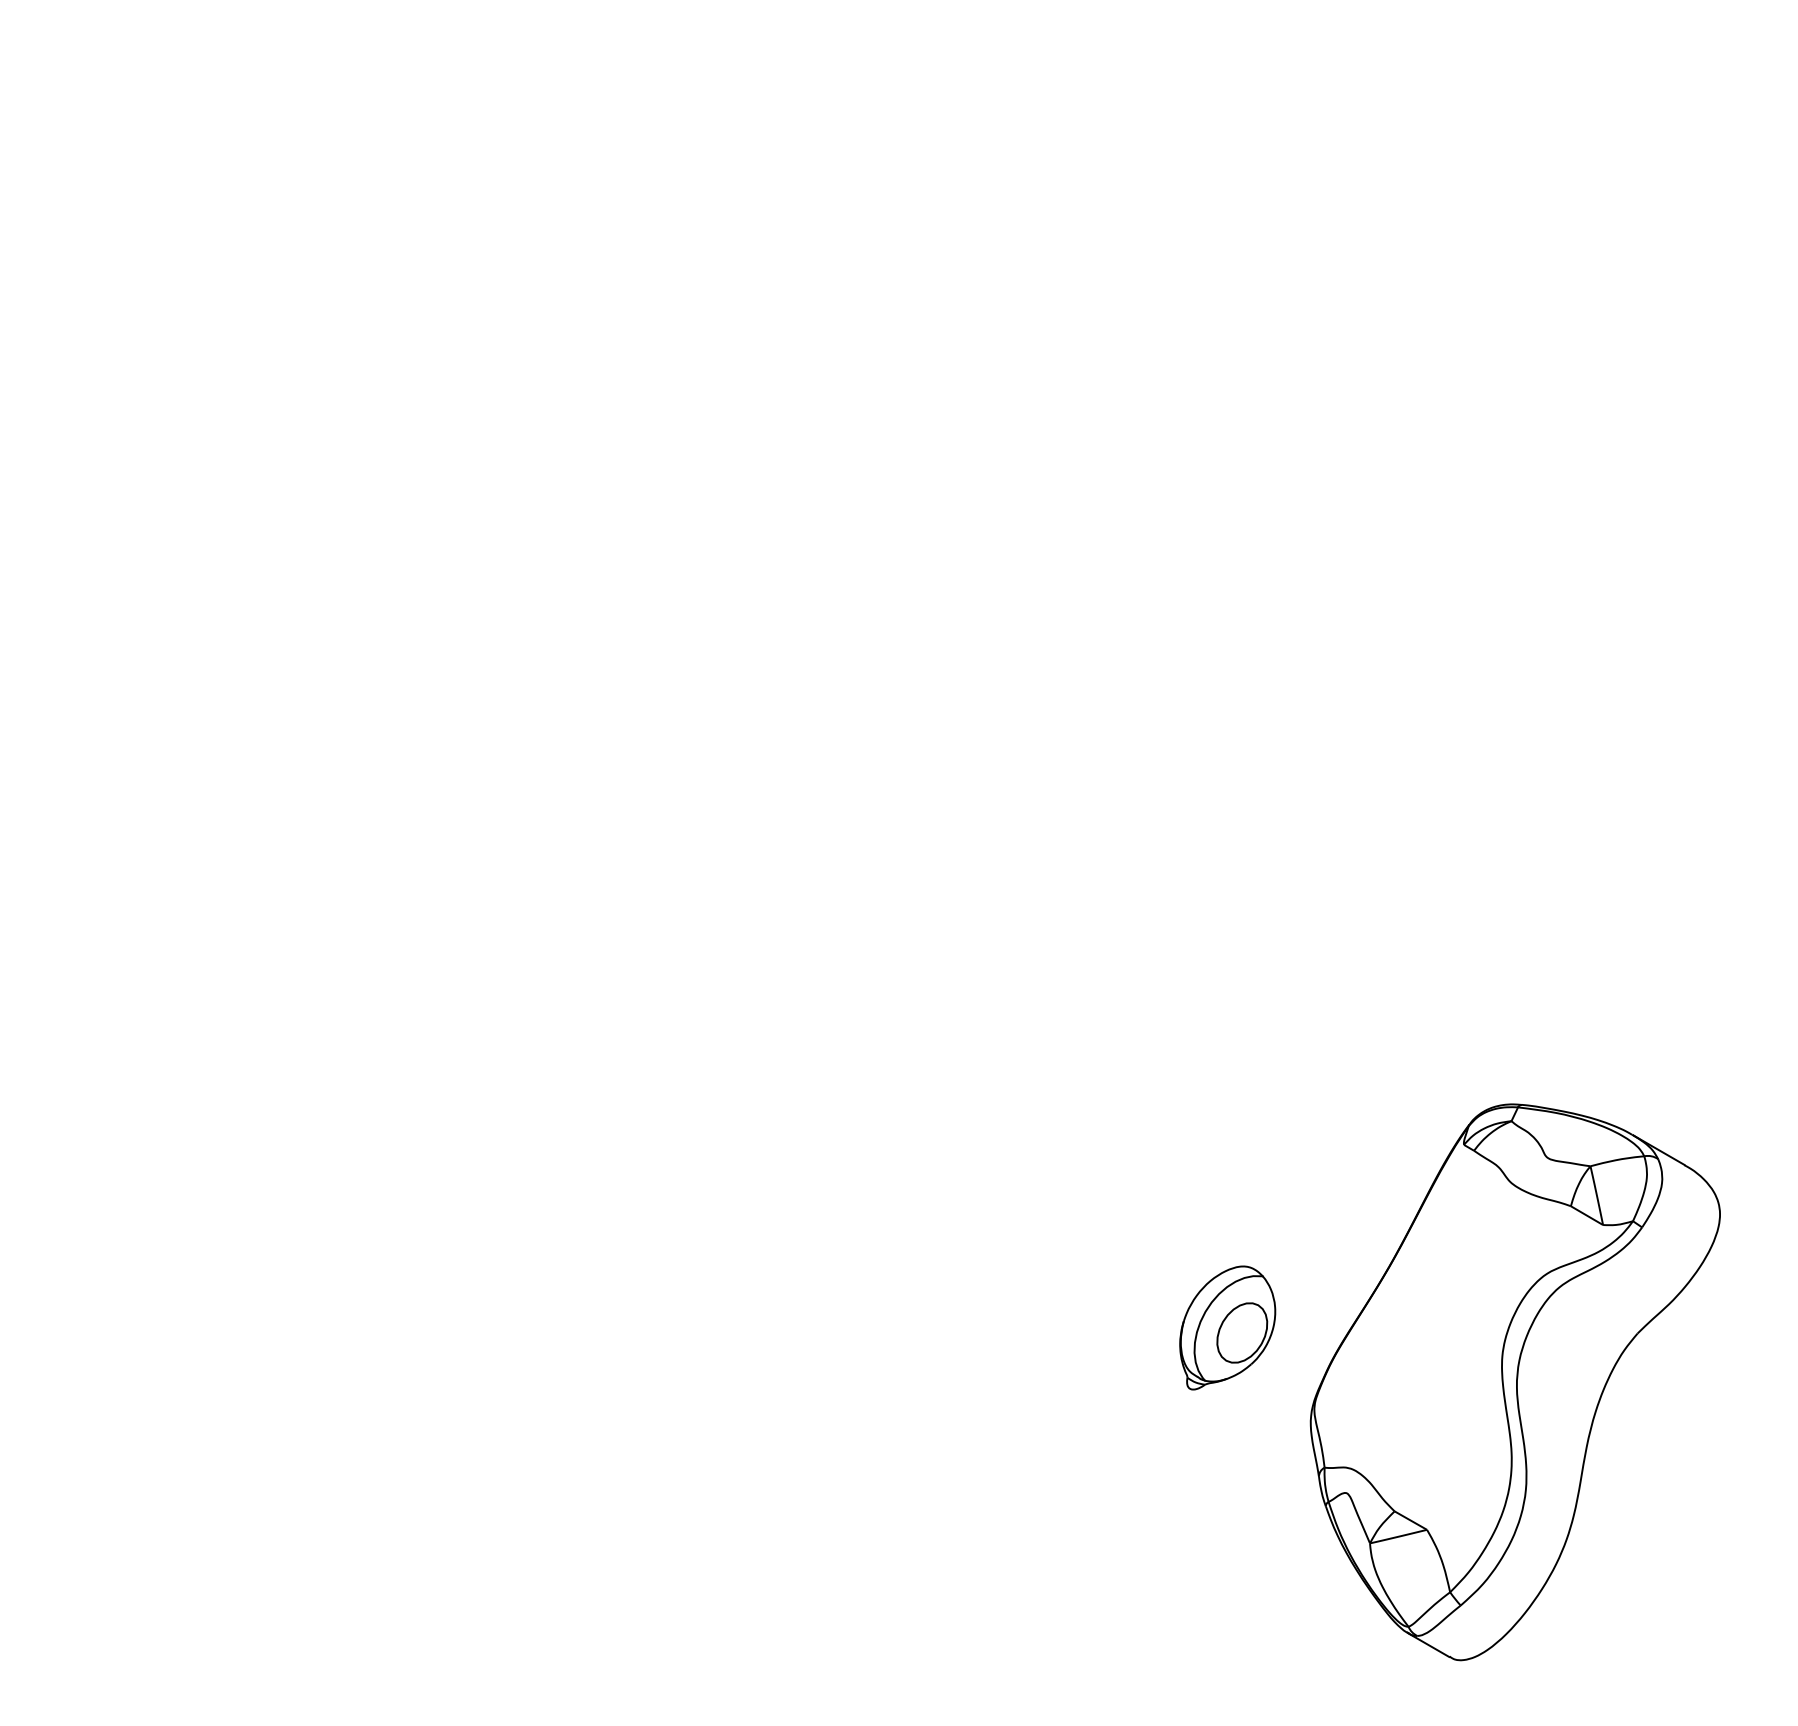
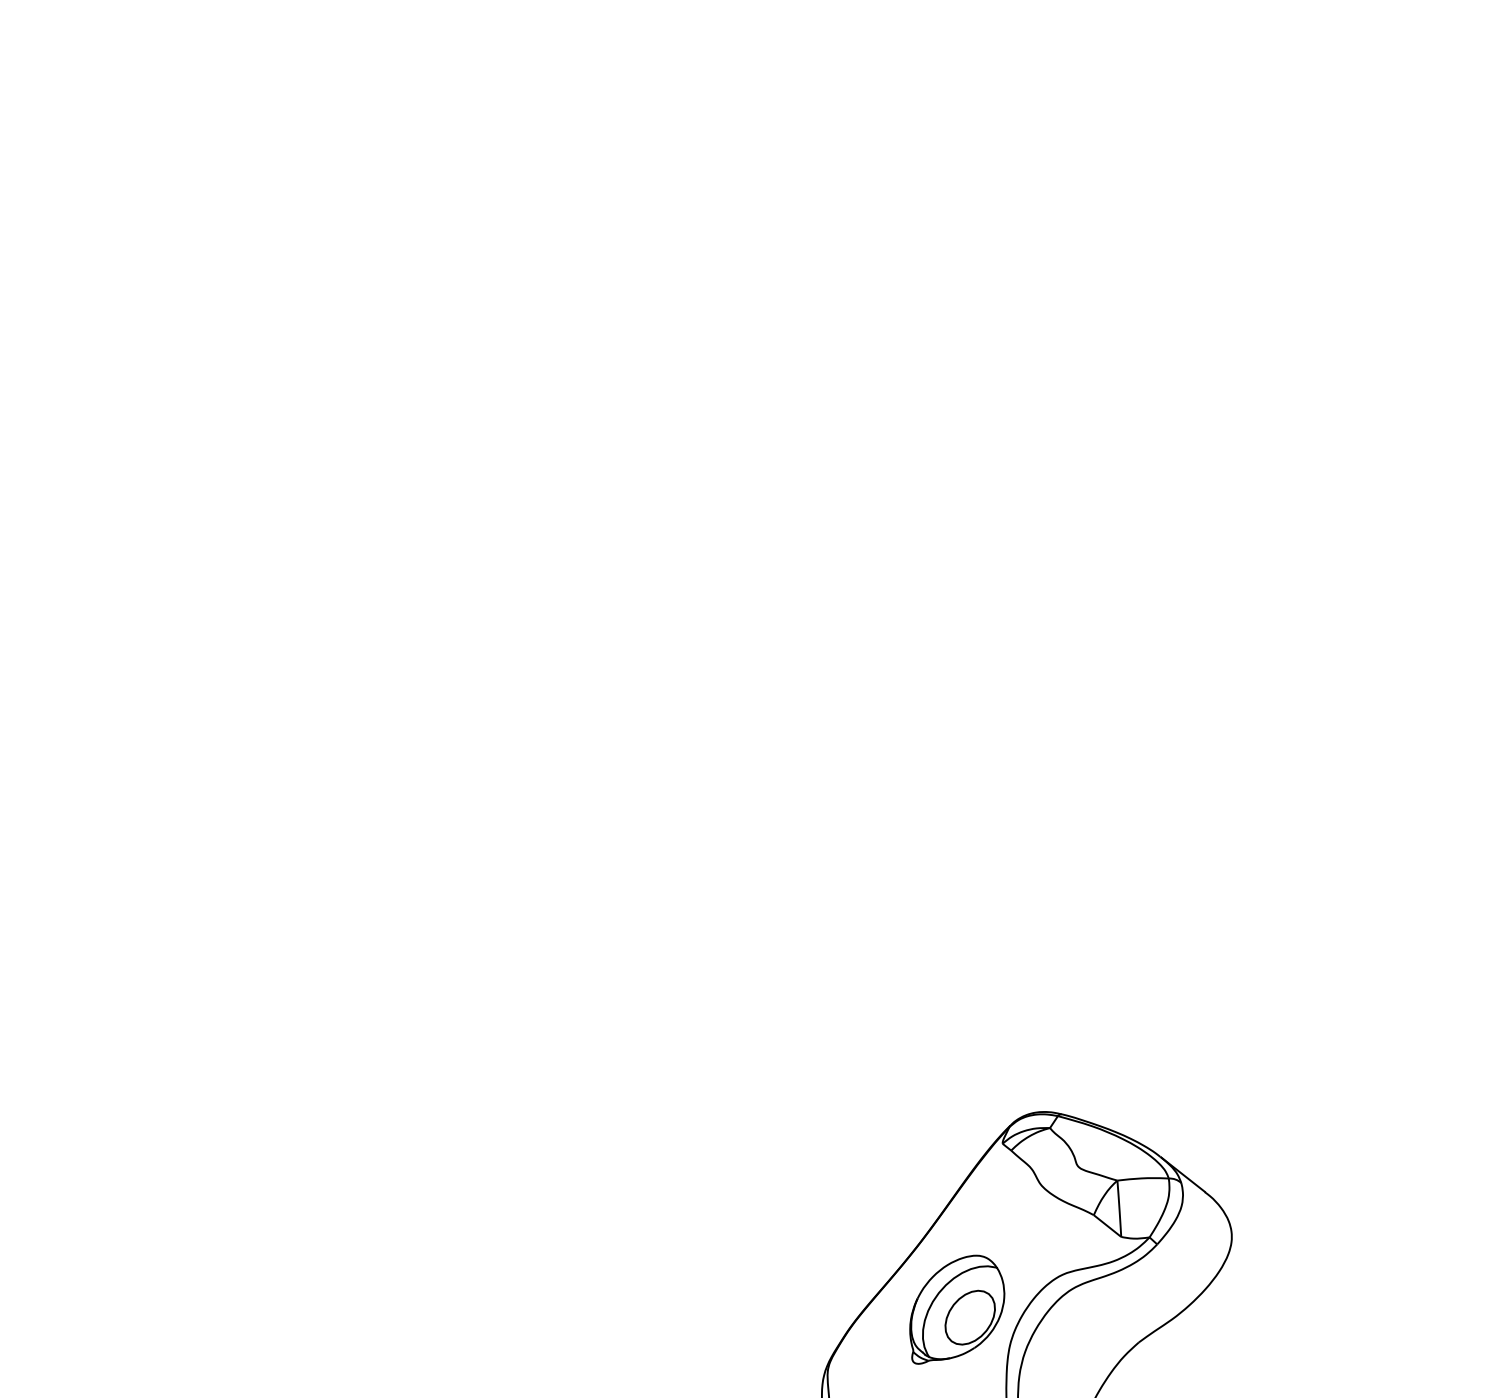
part: (1227, 1327) -> (957, 1310), moved

